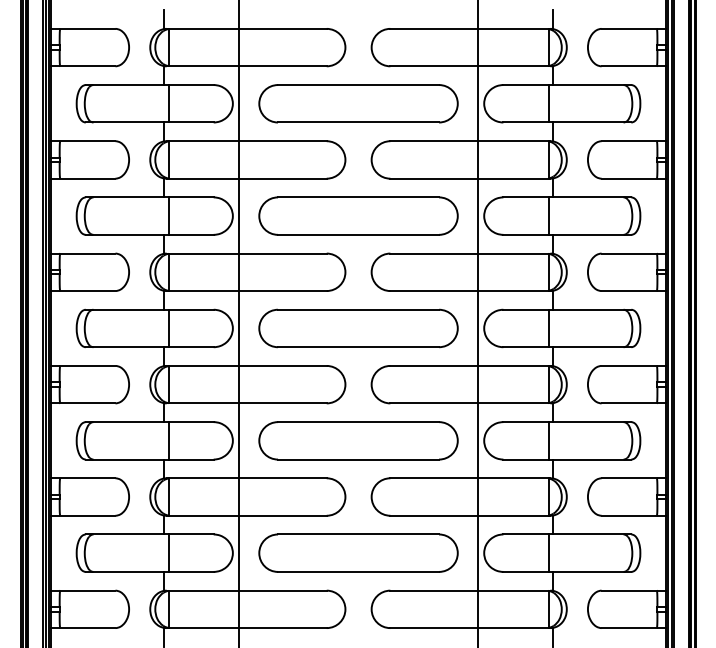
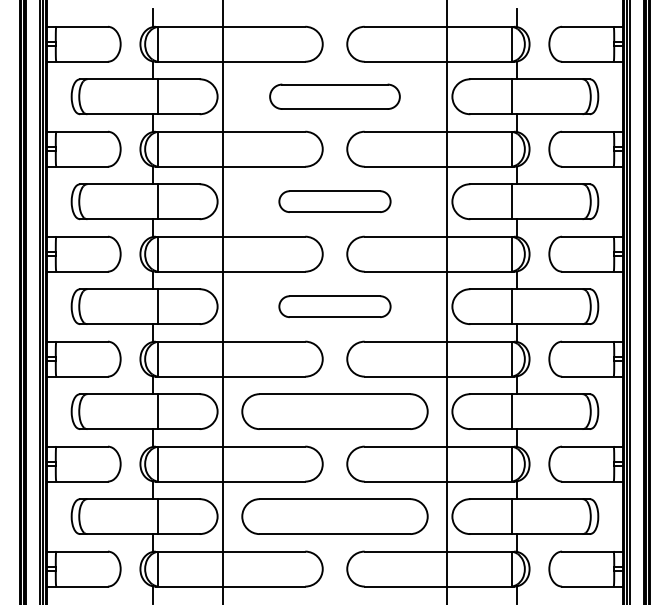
part: (358, 103) -> (334, 96), size x0.7
part: (358, 215) -> (334, 201), size x0.6
part: (358, 328) -> (334, 306), size x0.6

